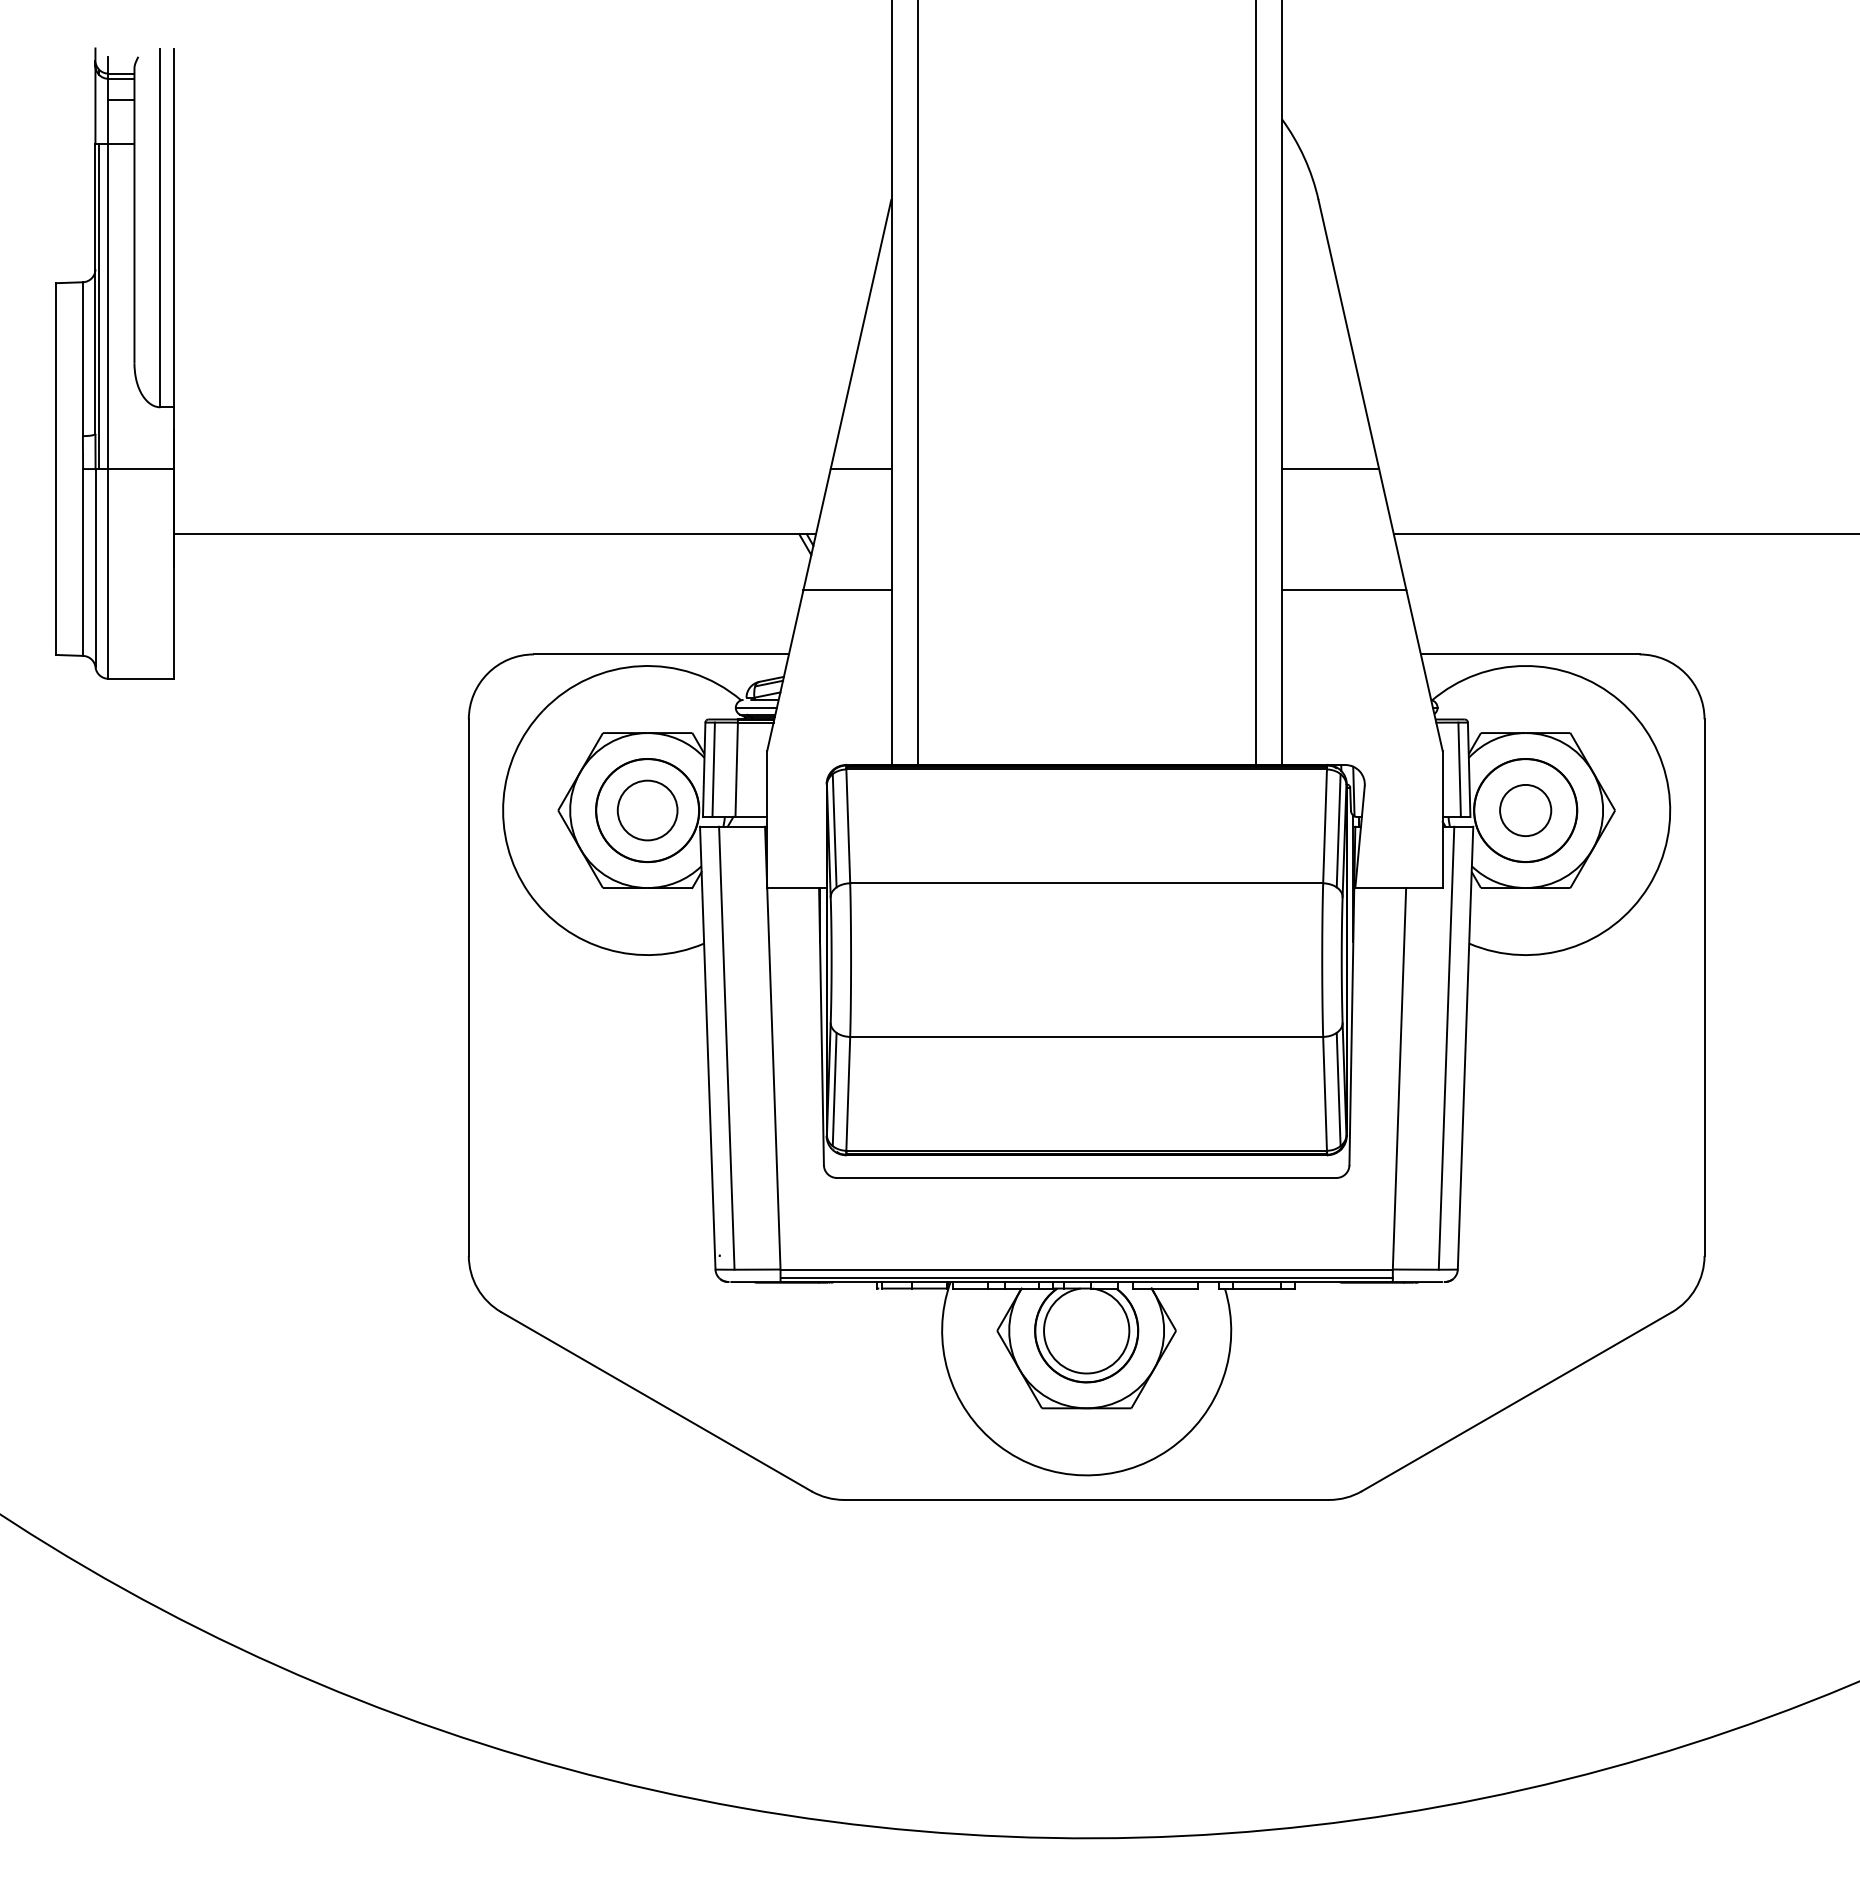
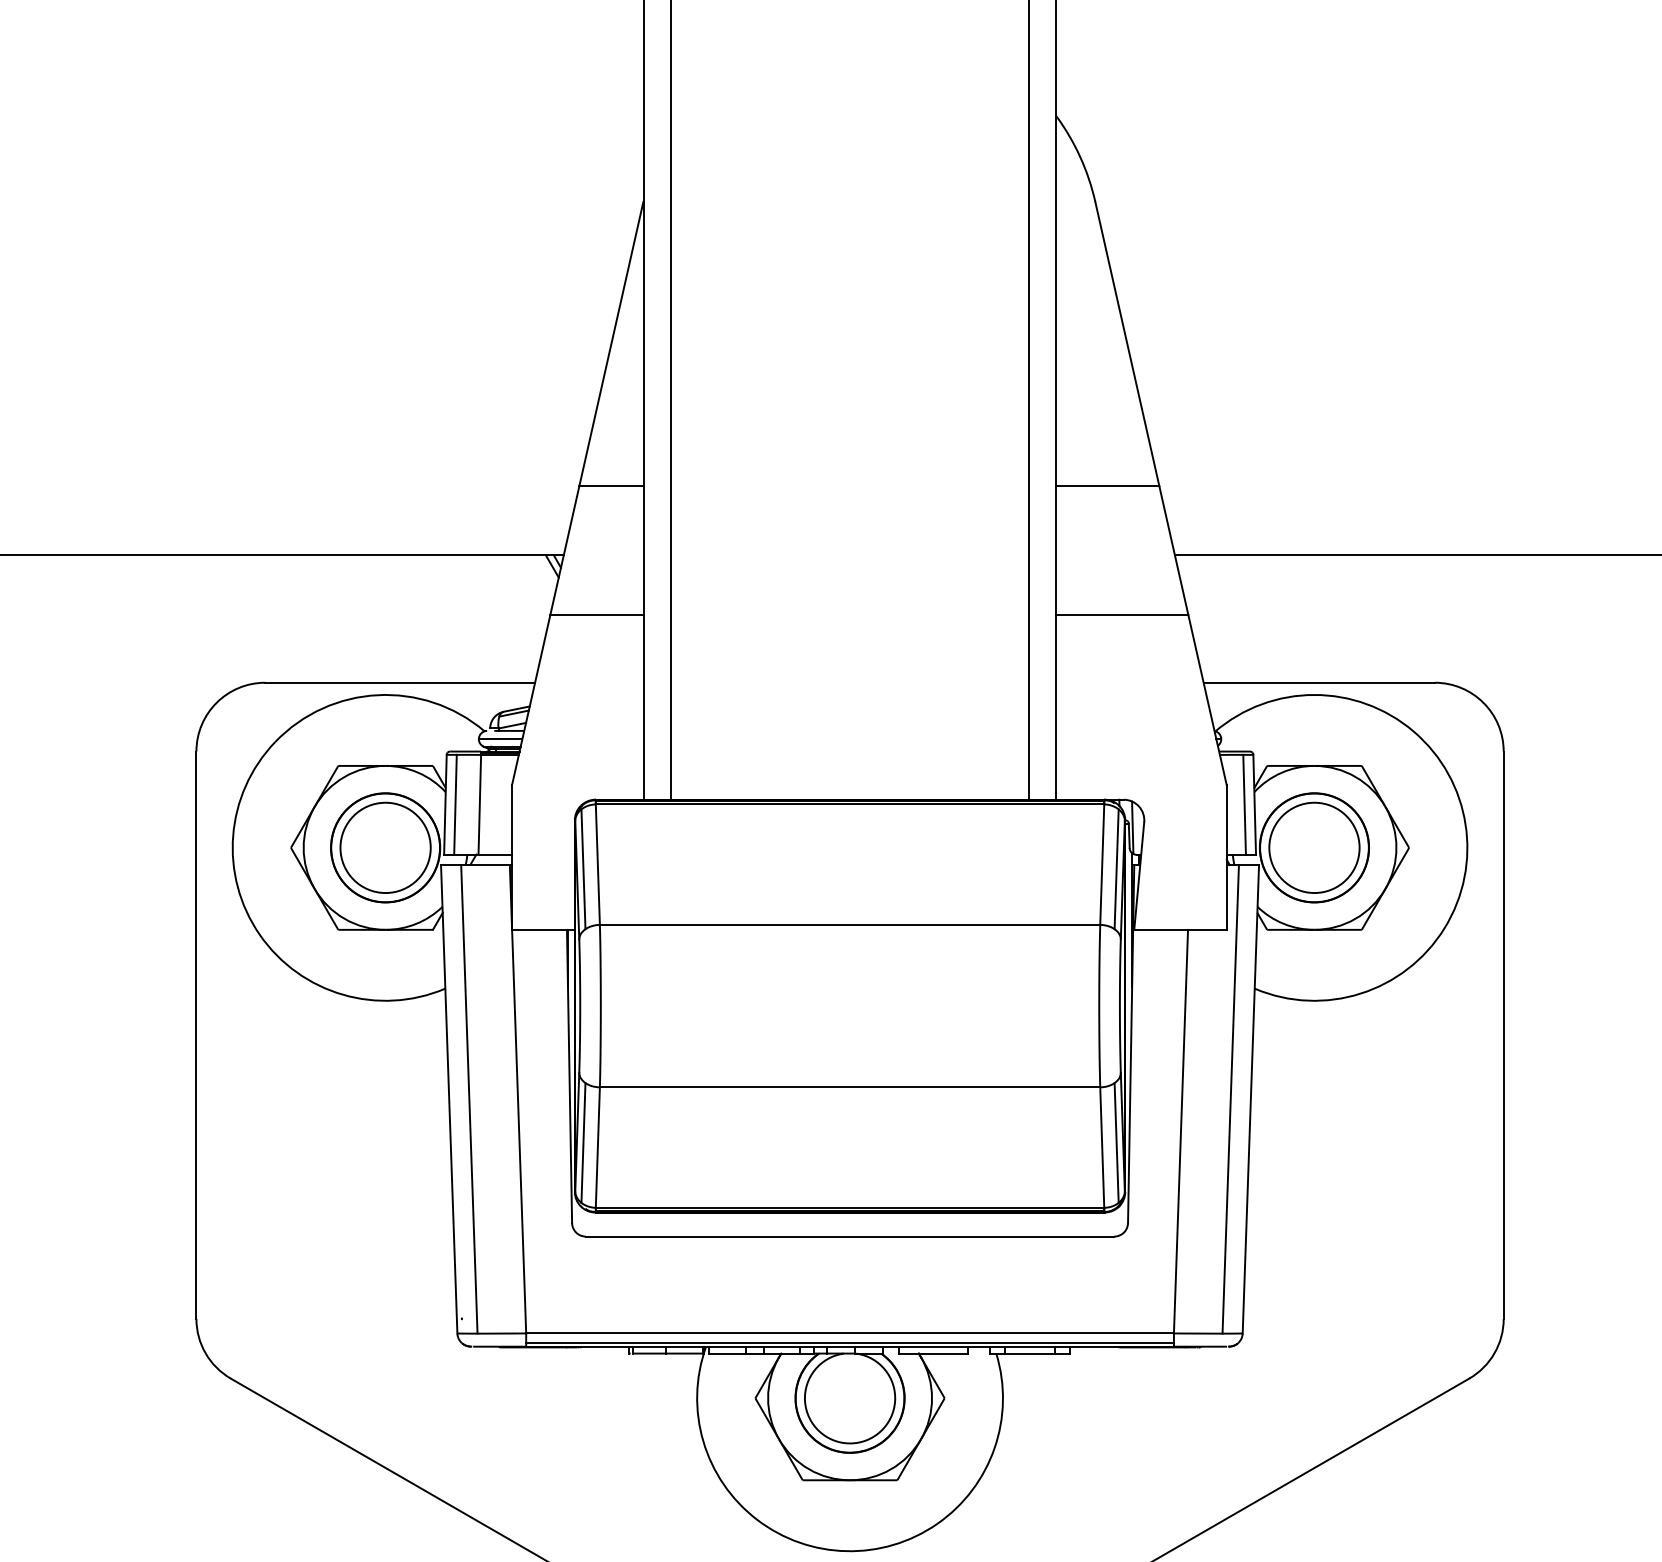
circle: (647, 810) -> (385, 847), size x1.43
circle: (1525, 810) -> (1314, 847), size x1.67

